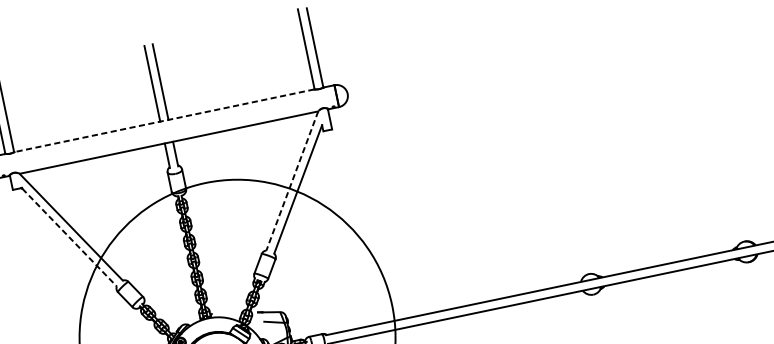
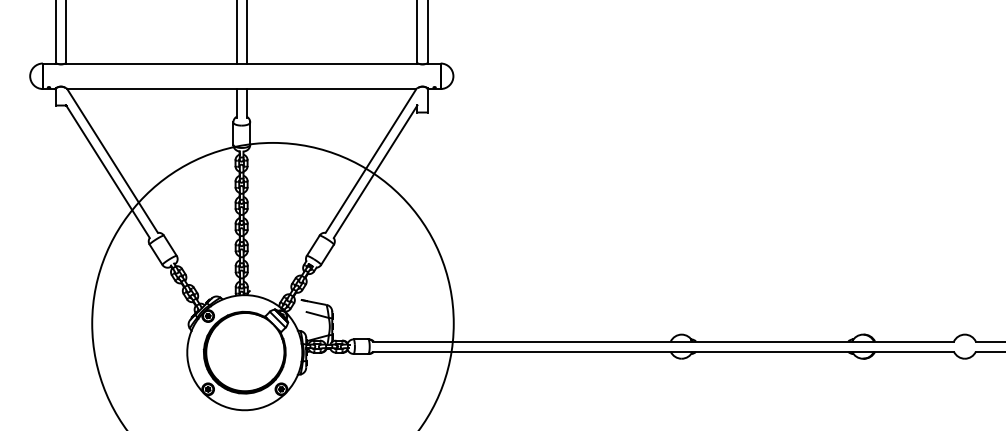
line: (164, 120) -> (241, 63), dashed -> solid
line: (291, 181) -> (370, 161), dashed -> solid
line: (69, 237) -> (108, 172), dashed -> solid

